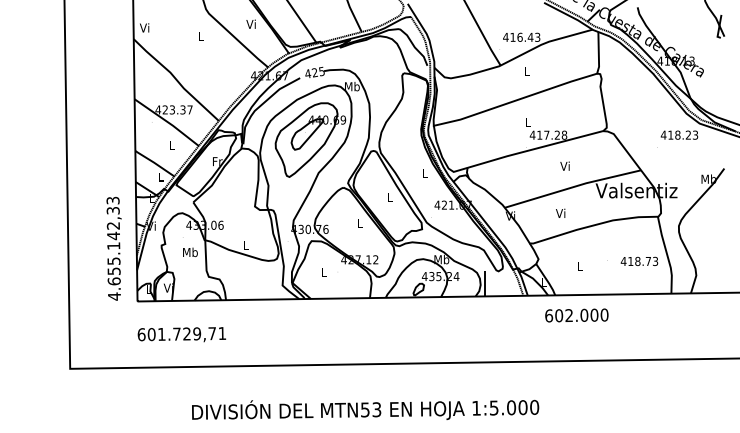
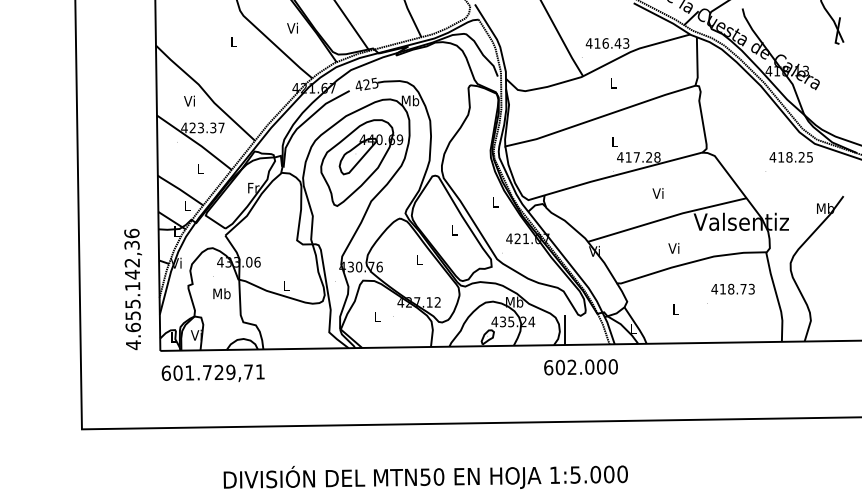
text: (144, 27) -> (189, 100), moved
text: (695, 134) -> (809, 156), 418.23 -> 418.25
text: (112, 200) -> (131, 233), 4.655.142,33 -> 4.655.142,36
text: (560, 212) -> (673, 247), moved
text: (639, 260) -> (733, 288), moved
text: (576, 315) -> (580, 367), moved
text: (181, 334) -> (212, 373), moved
text: (376, 409) -> (438, 476), MTN53 -> MTN50

